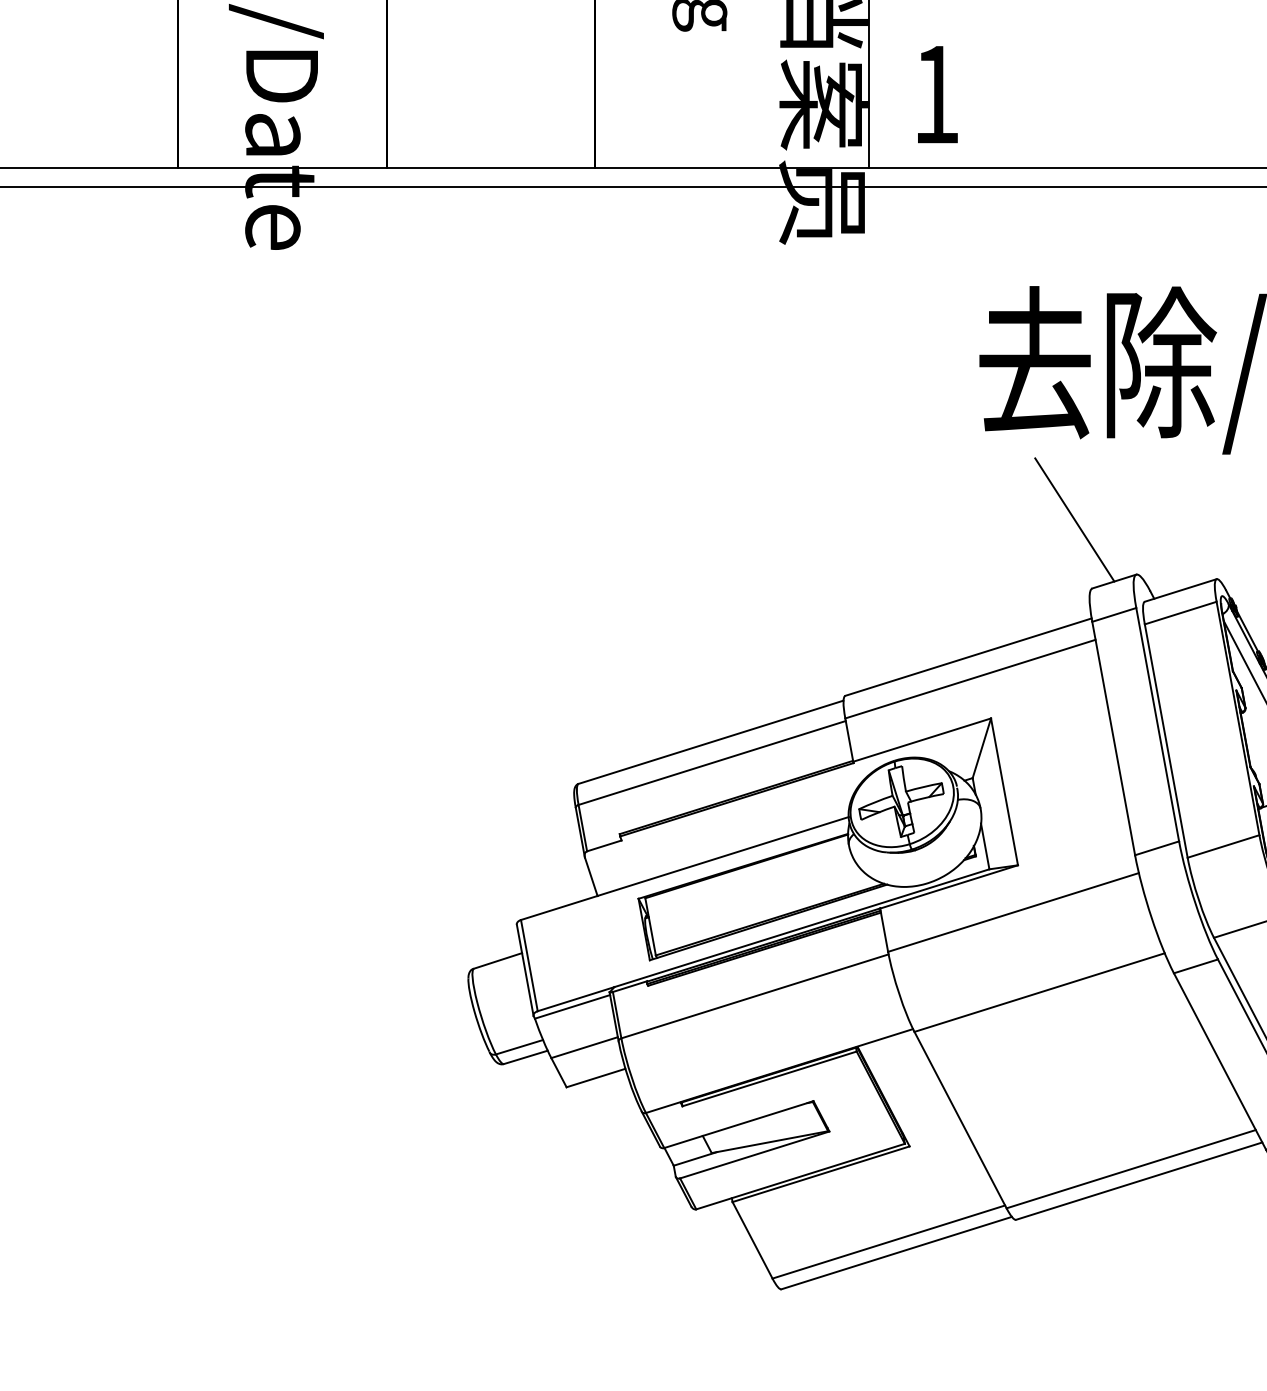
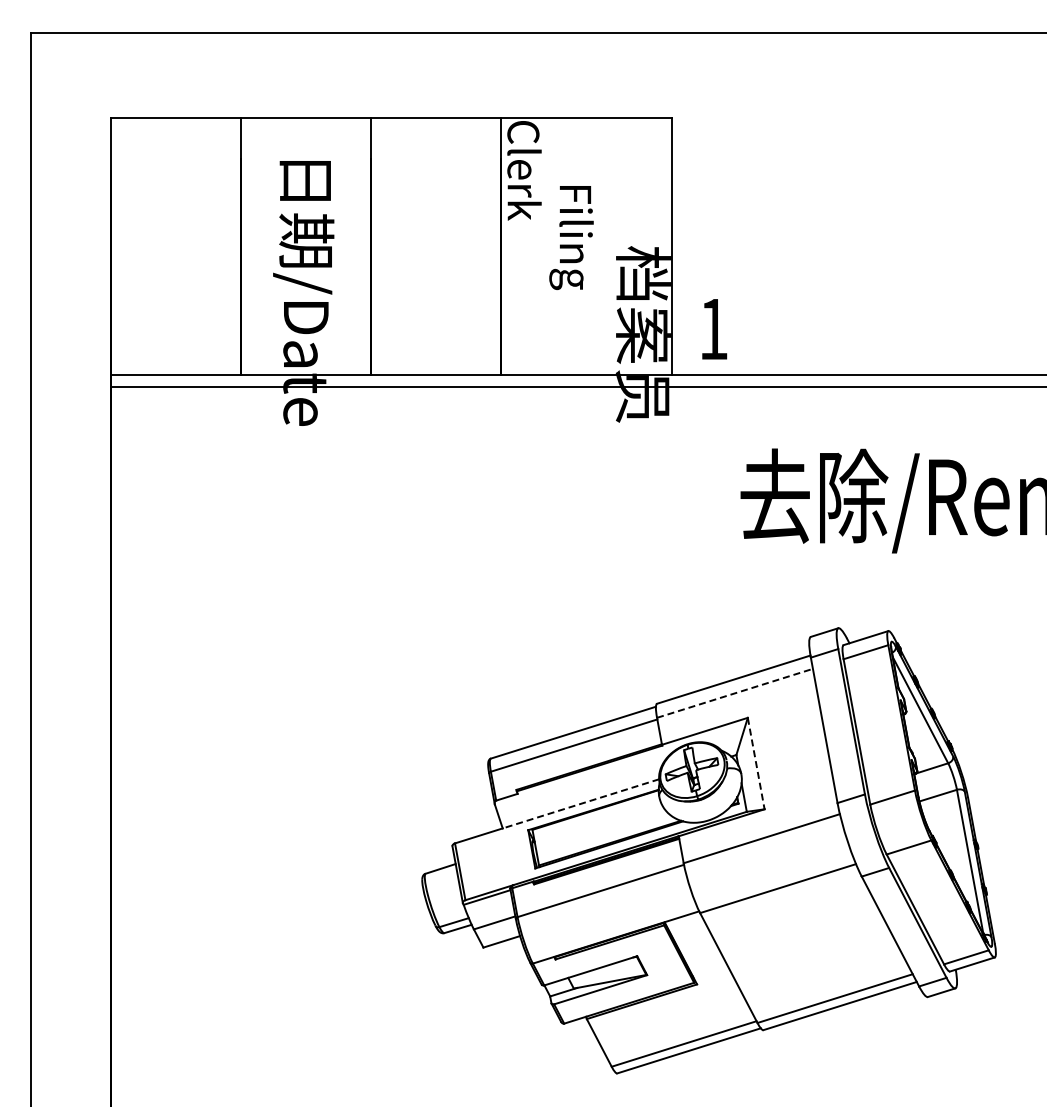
line: (1074, 518) -> (799, 593), removed
line: (971, 679) -> (735, 693), solid -> dashed
line: (1004, 793) -> (756, 764), solid -> dashed
line: (722, 855) -> (580, 803), solid -> dashed

